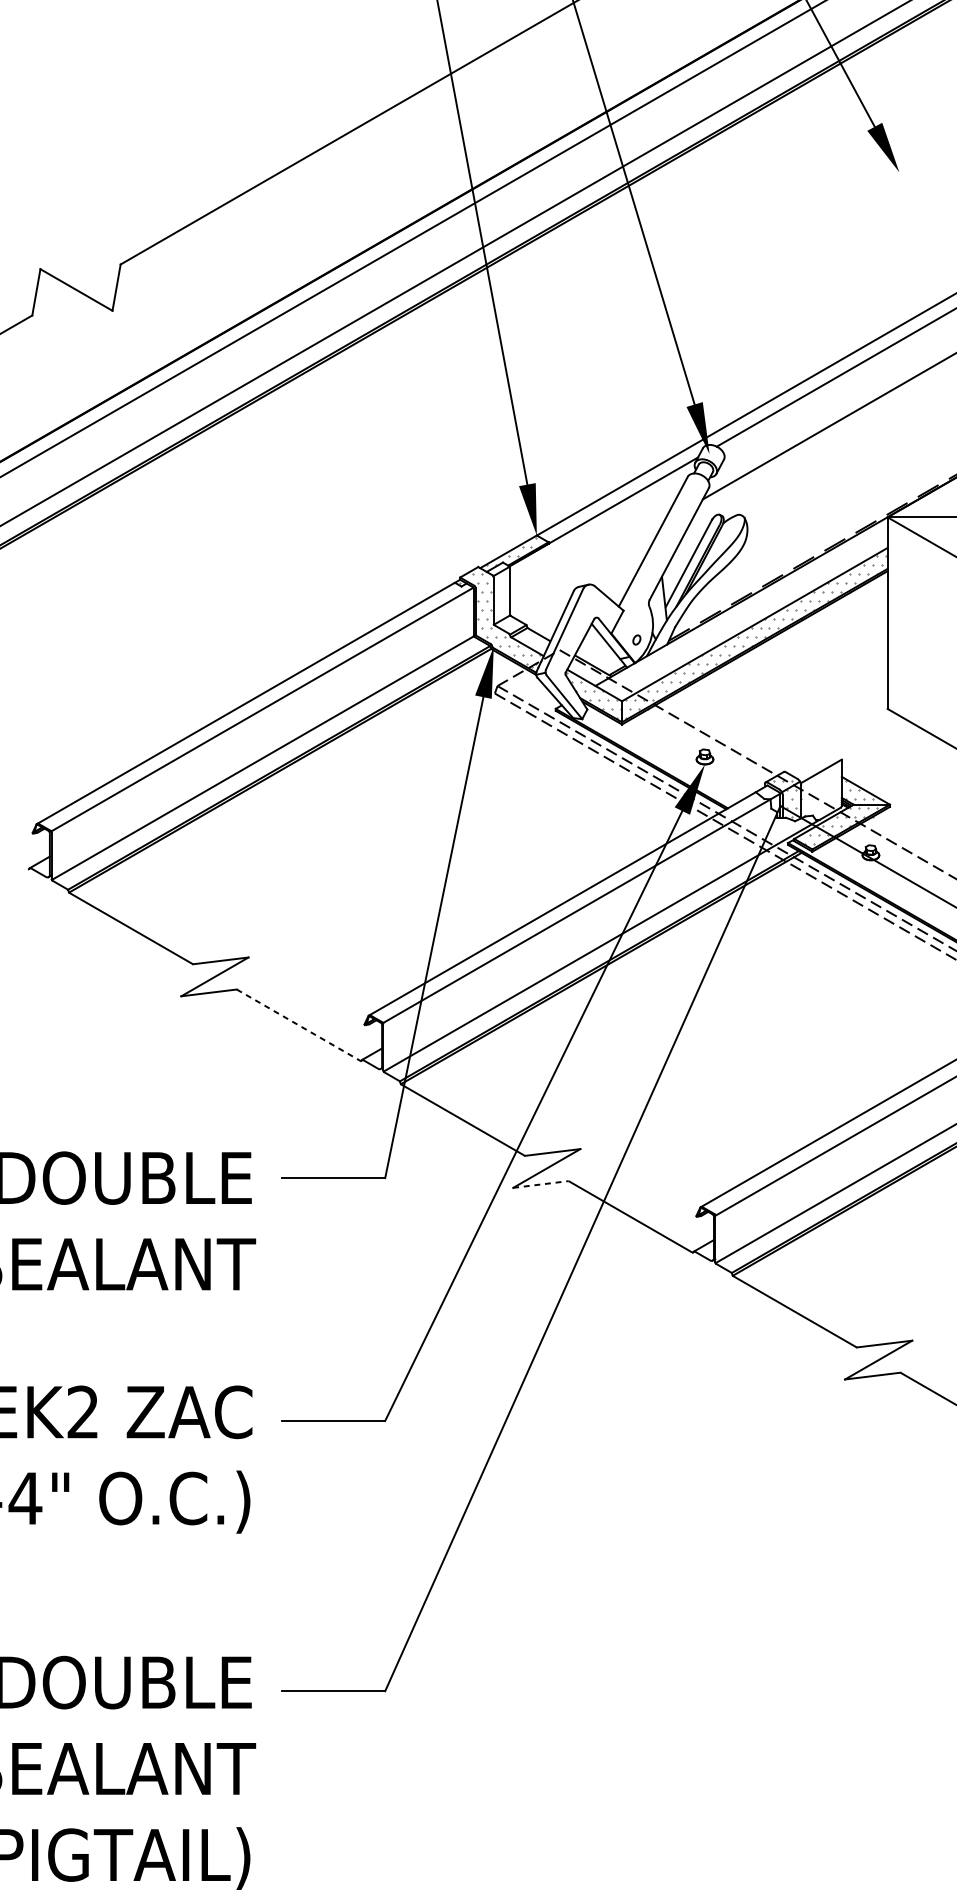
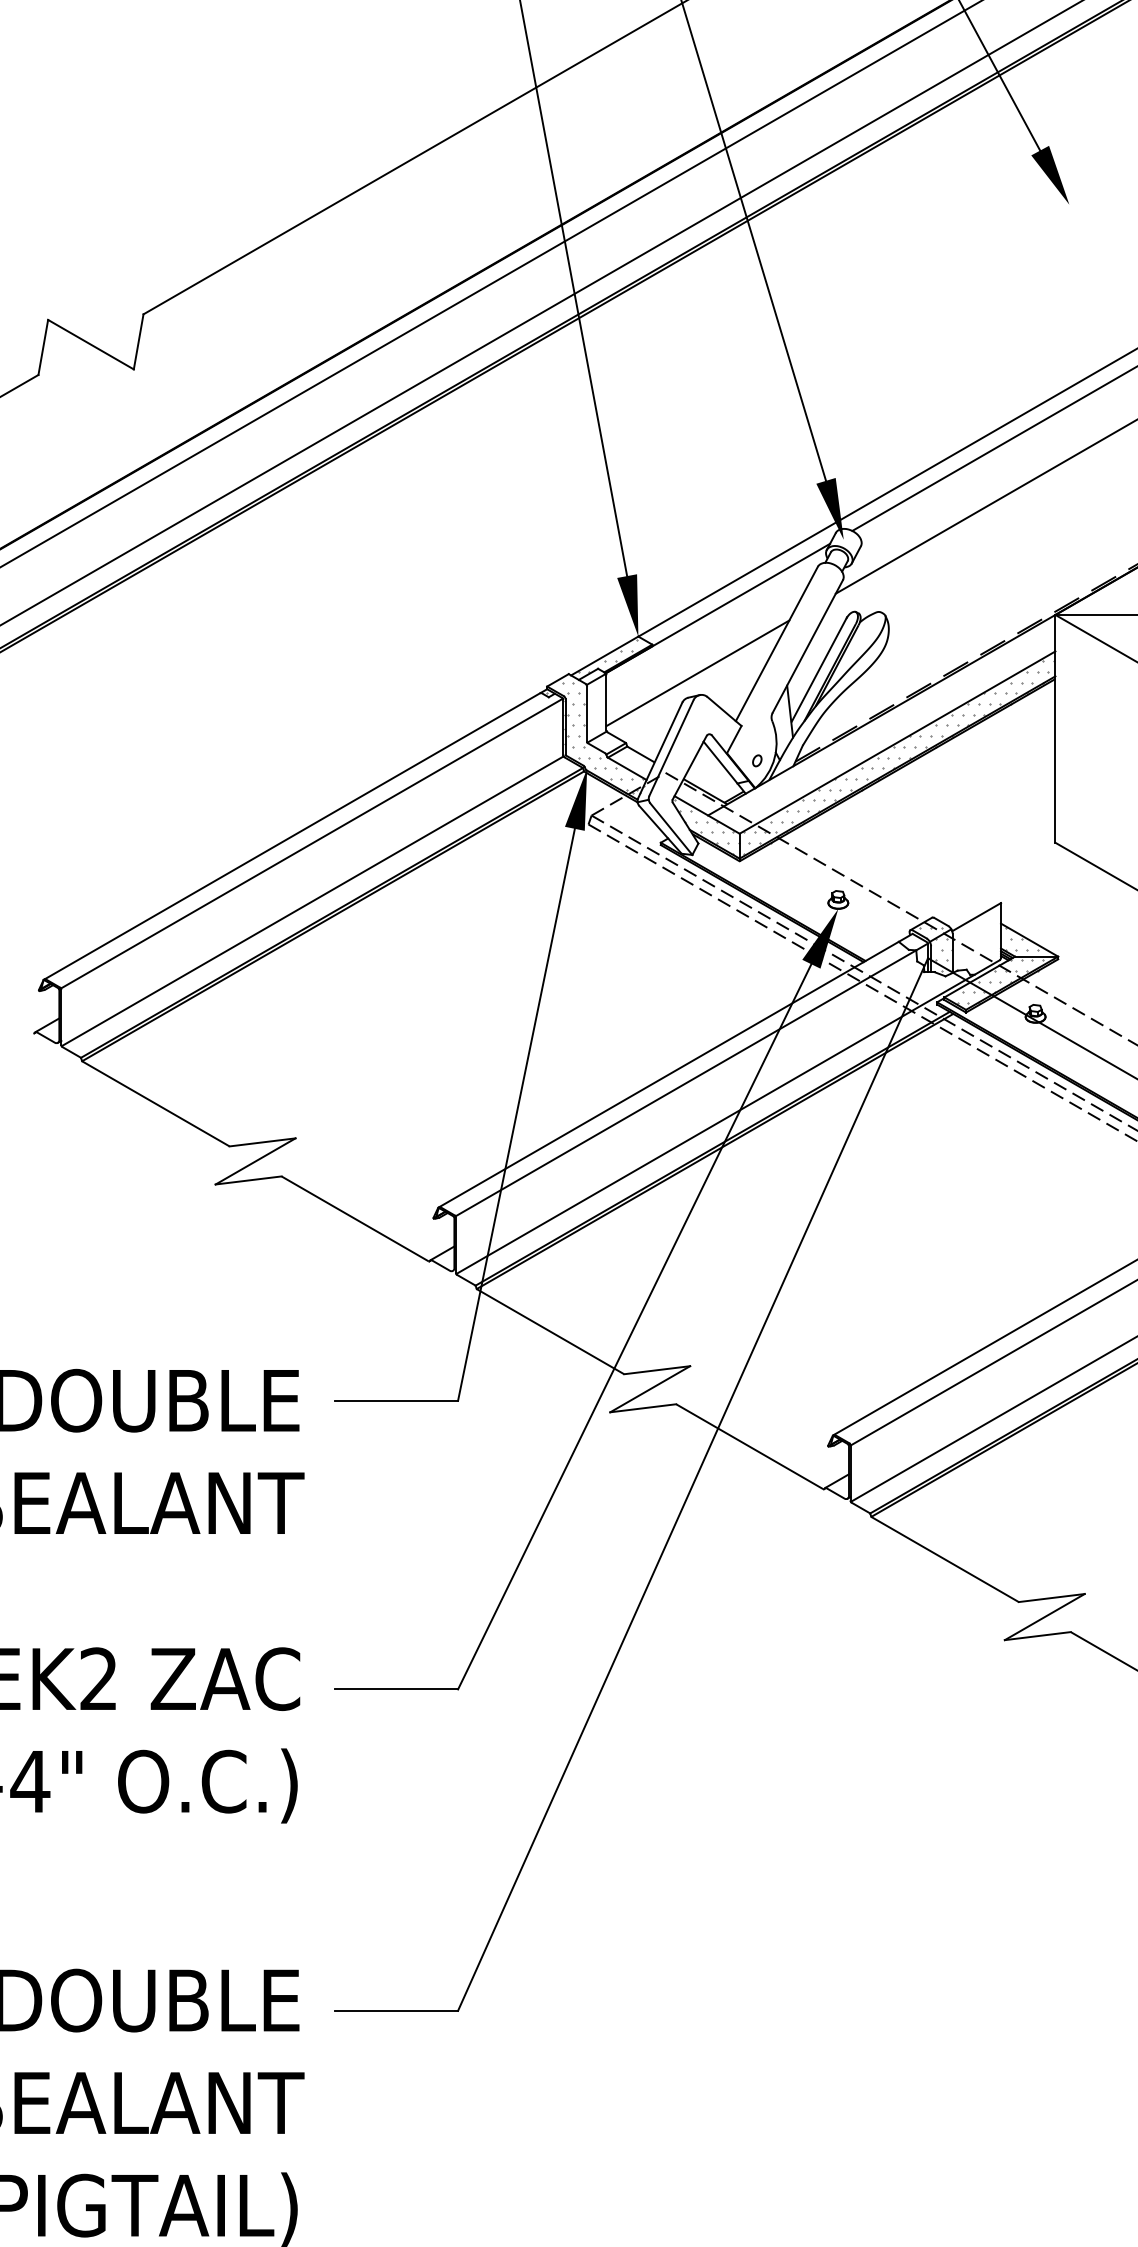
line: (586, 566) -> (697, 673), added
line: (298, 1024) -> (355, 1218), dashed -> solid
line: (541, 1184) -> (643, 1408), dashed -> solid

